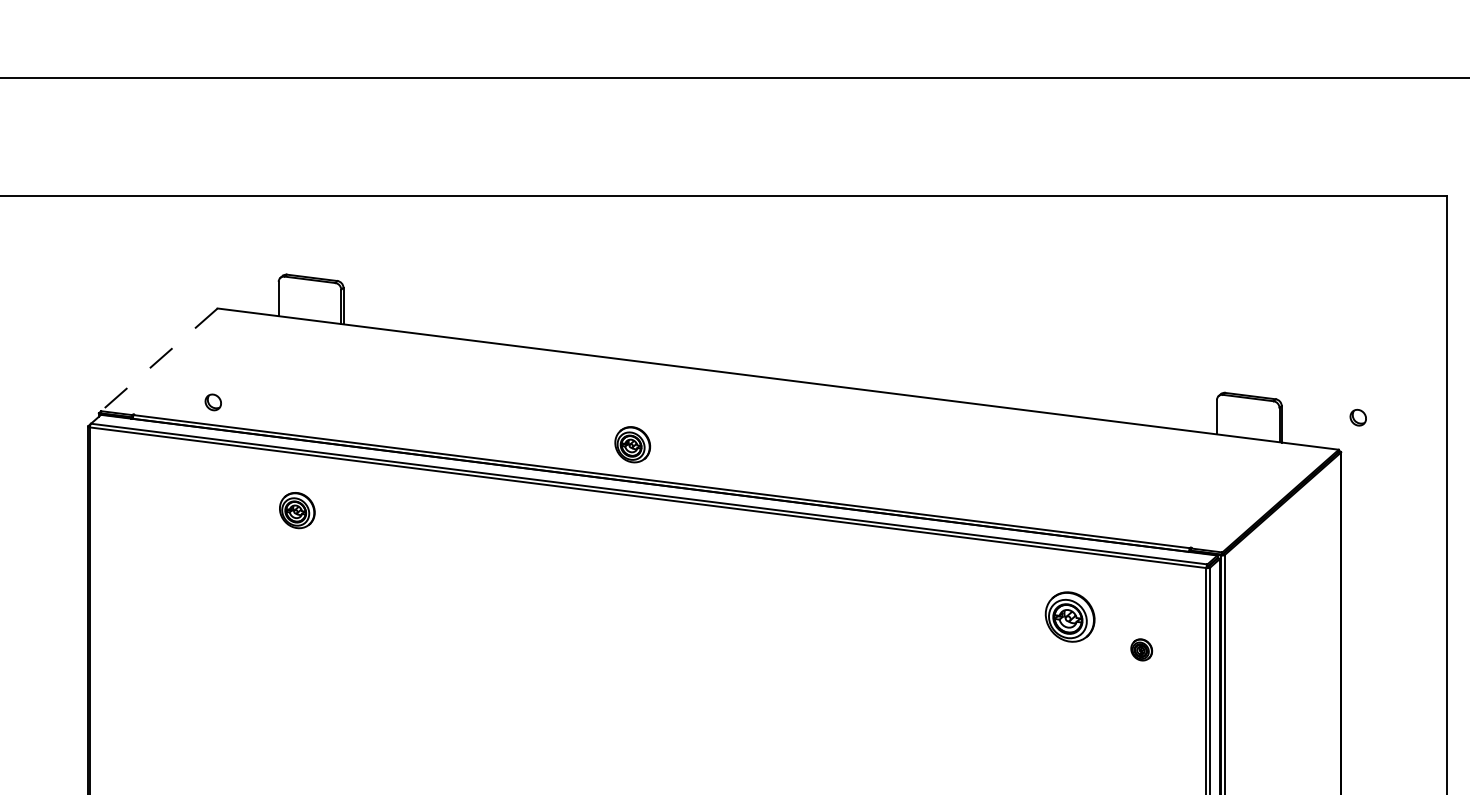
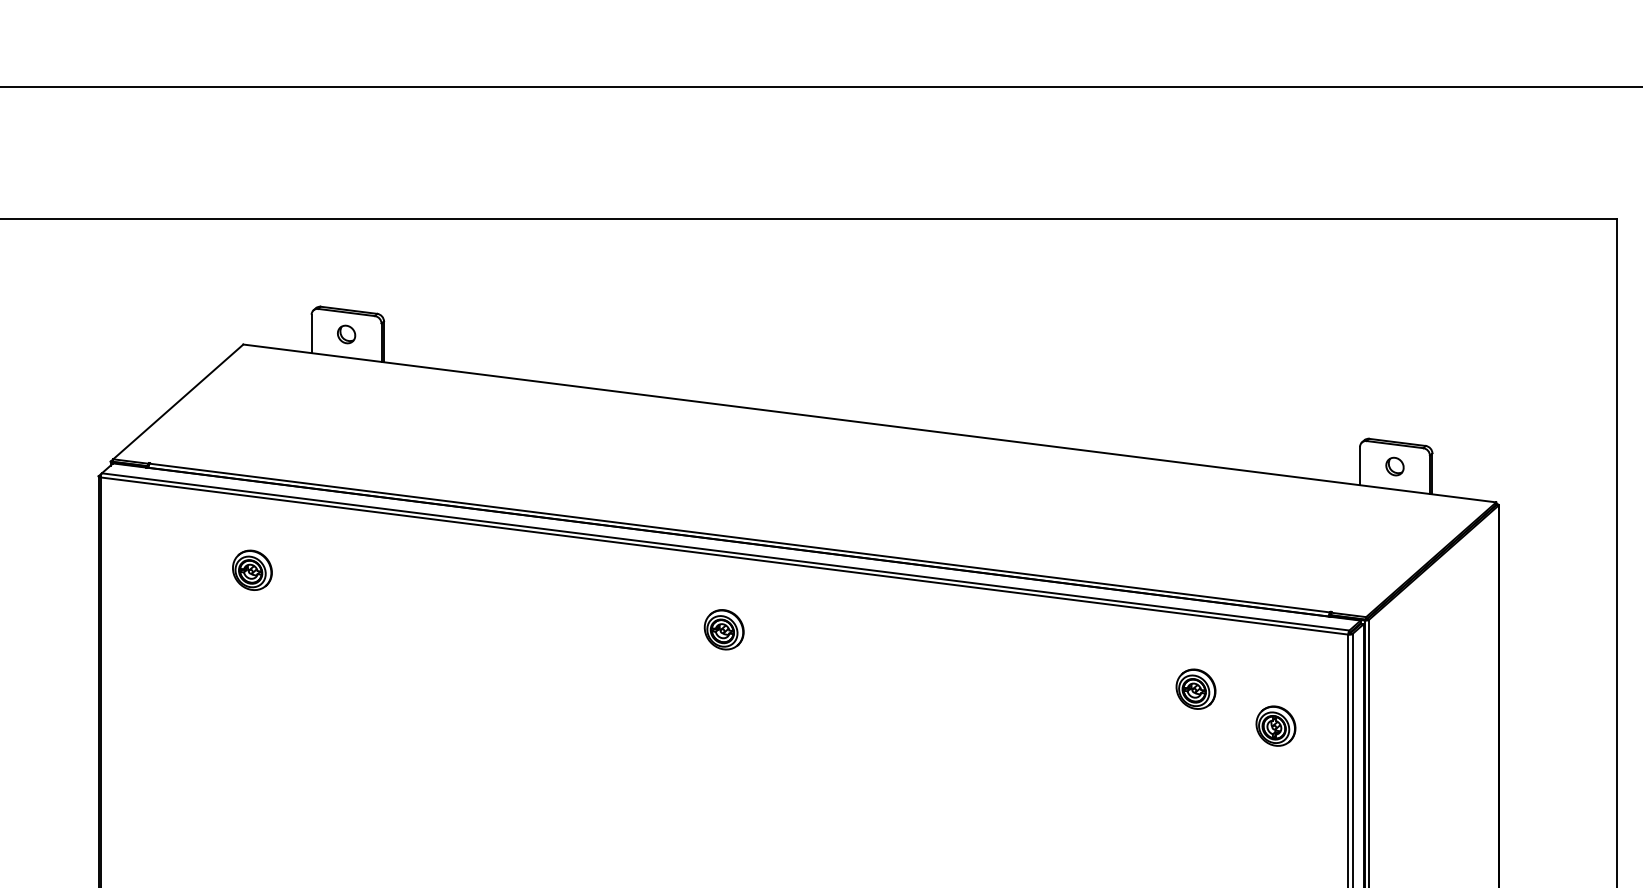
line: (159, 359) -> (178, 401), dashed -> solid
part: (213, 402) -> (346, 334), moved
part: (1357, 417) -> (1394, 466), moved
part: (632, 444) -> (723, 629), moved
part: (297, 509) -> (252, 569), moved
part: (1069, 616) -> (1195, 688), size x0.71
part: (1141, 649) -> (1275, 725), size x1.67

